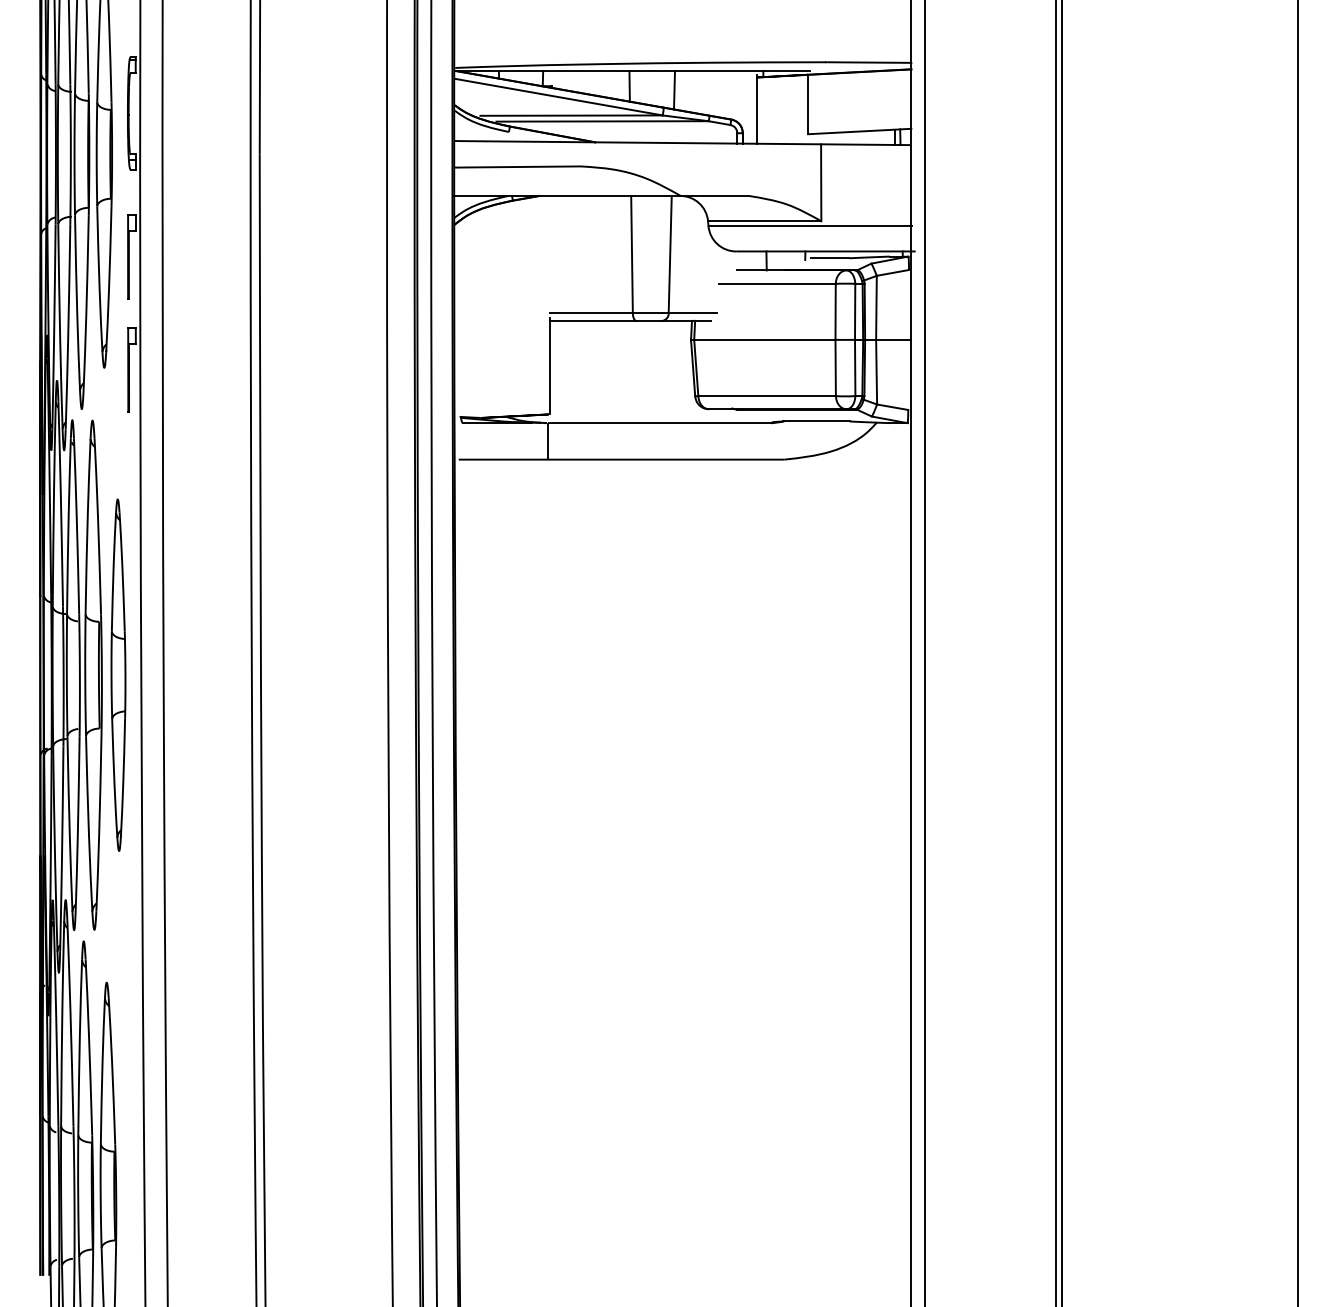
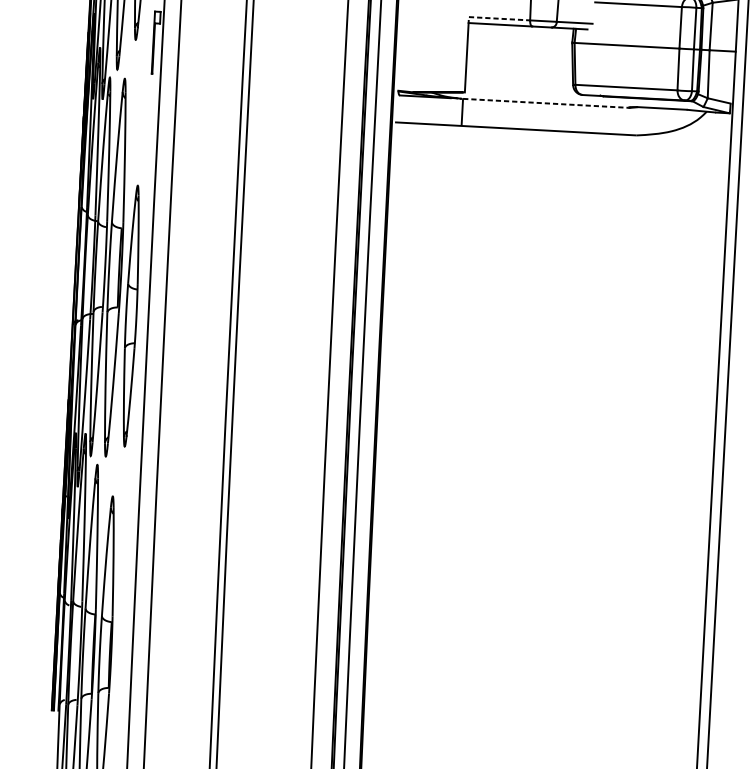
line: (592, 312) -> (500, 18), solid -> dashed
line: (660, 423) -> (546, 103), solid -> dashed
part: (118, 674) -> (131, 315), moved

